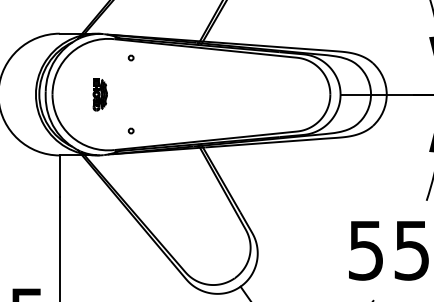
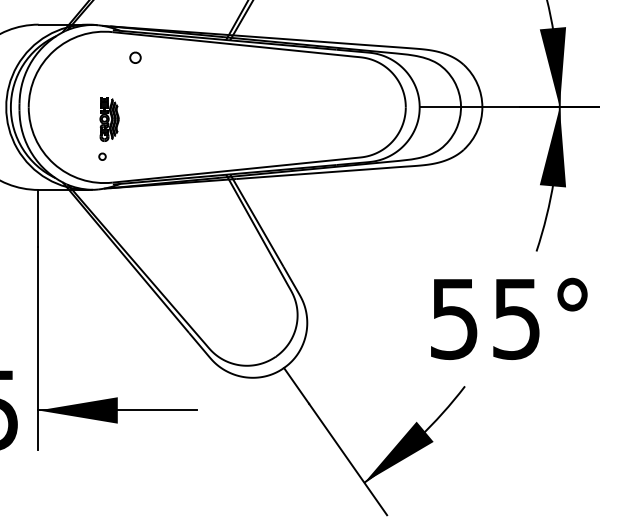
part: (131, 57) -> (135, 57), size x1.6
part: (100, 94) -> (109, 119), moved
part: (131, 130) -> (102, 156), moved

